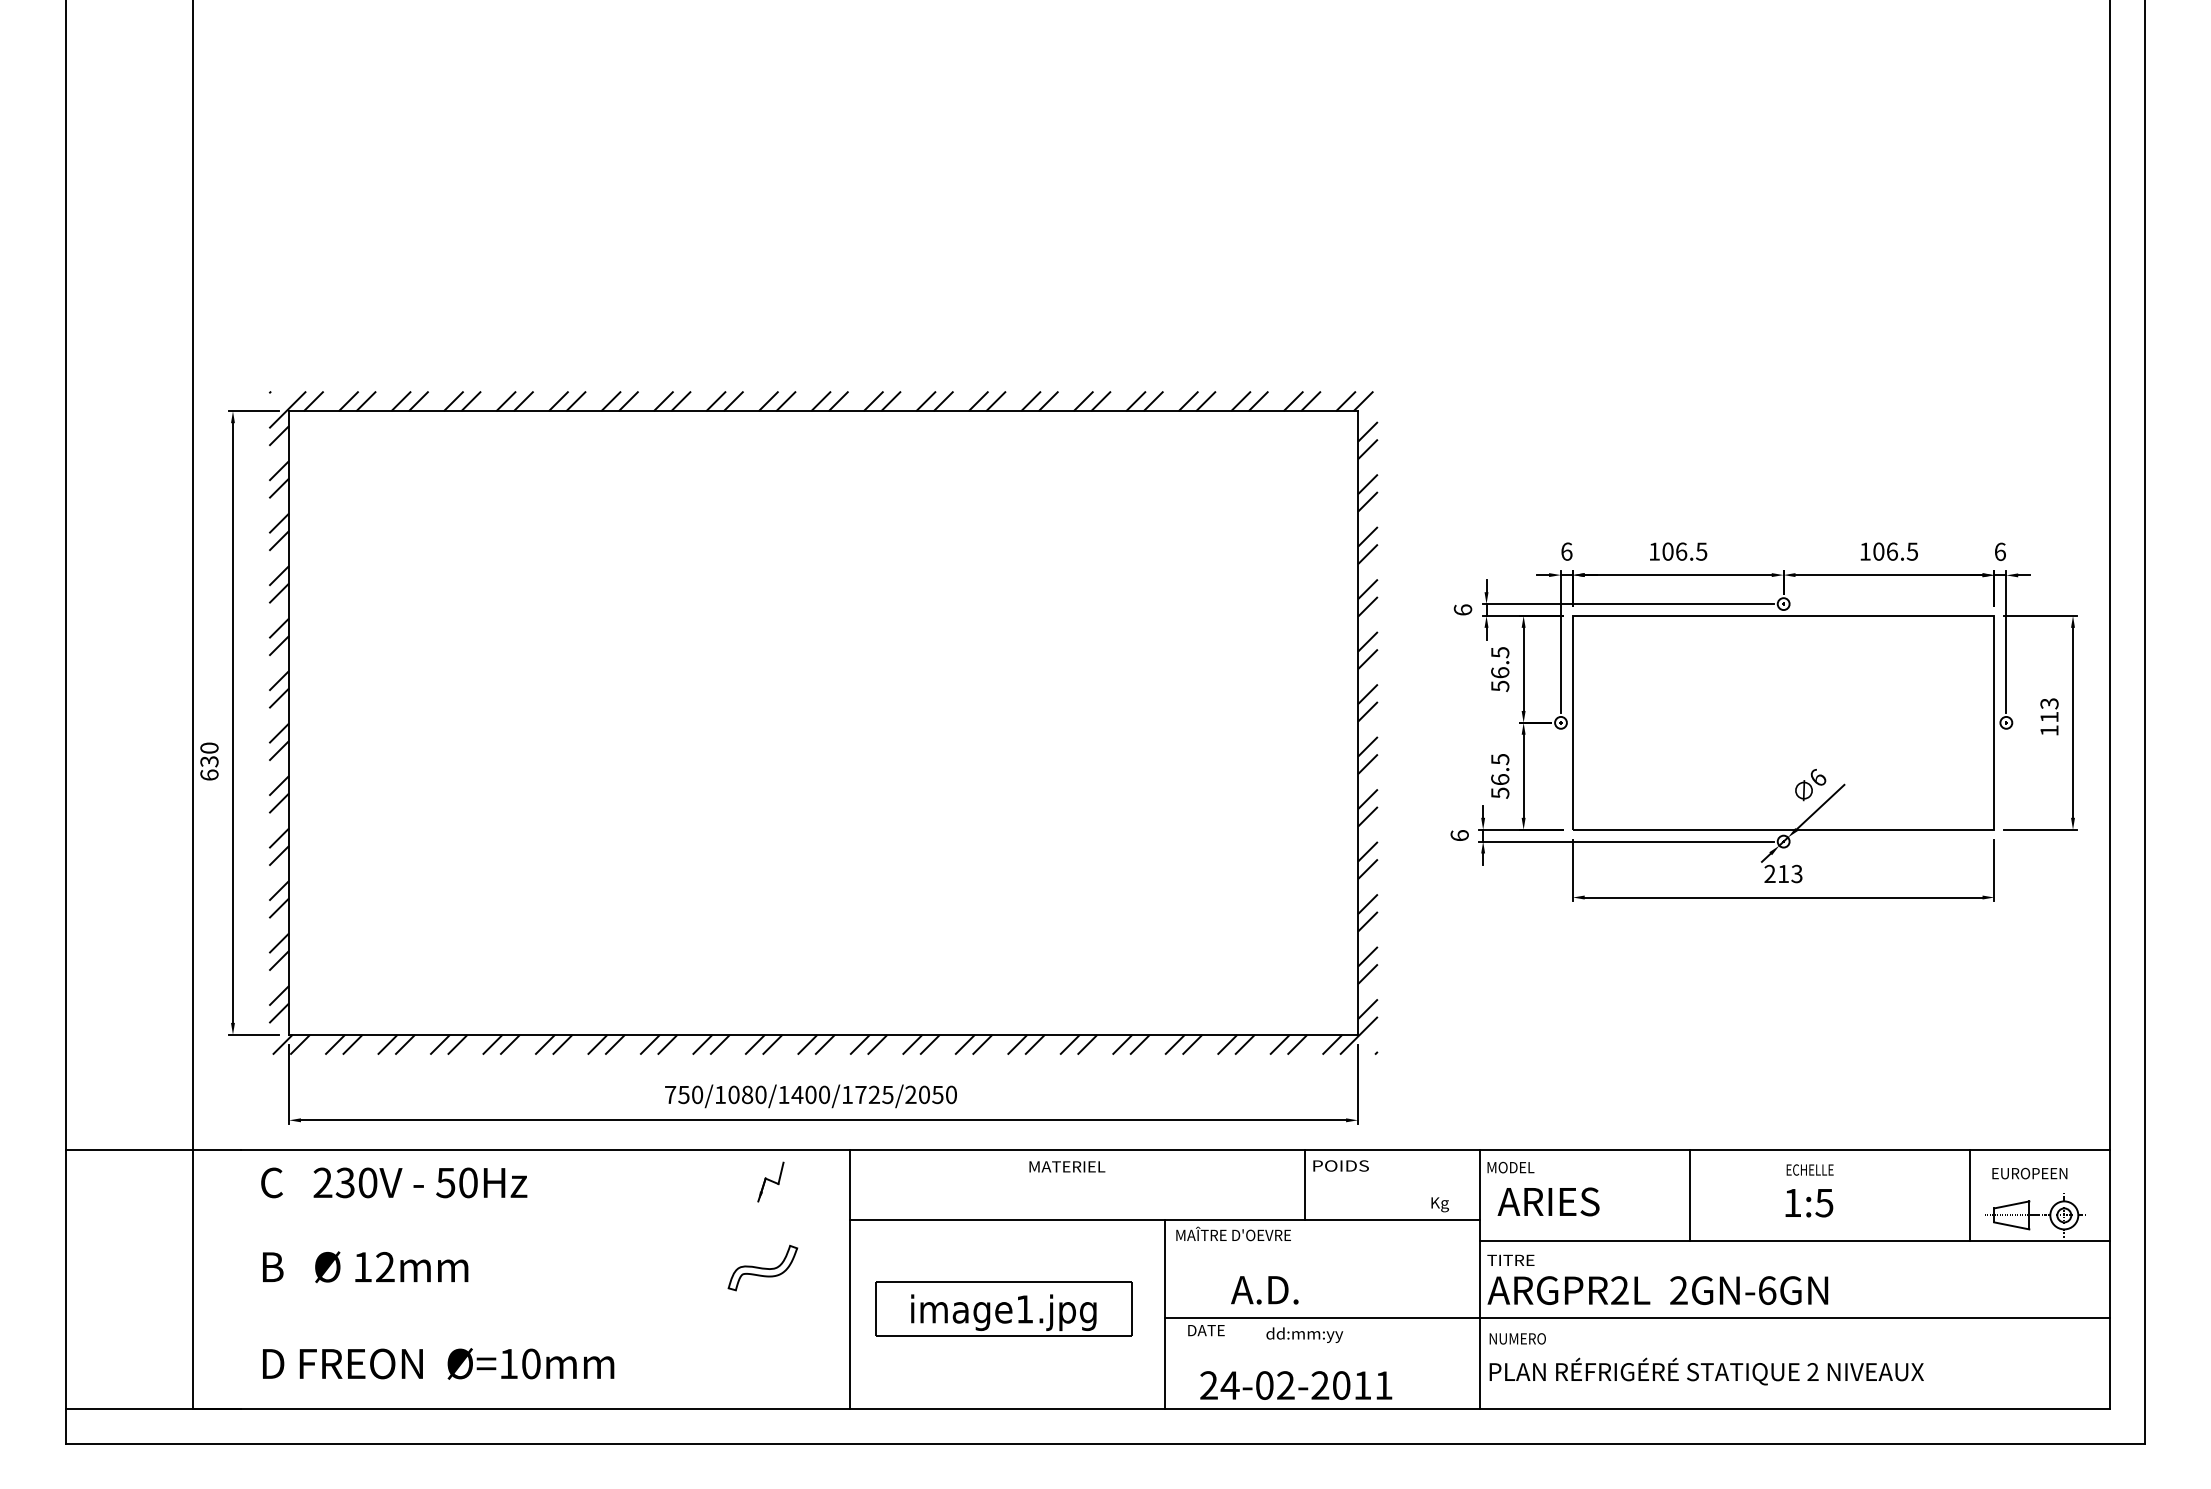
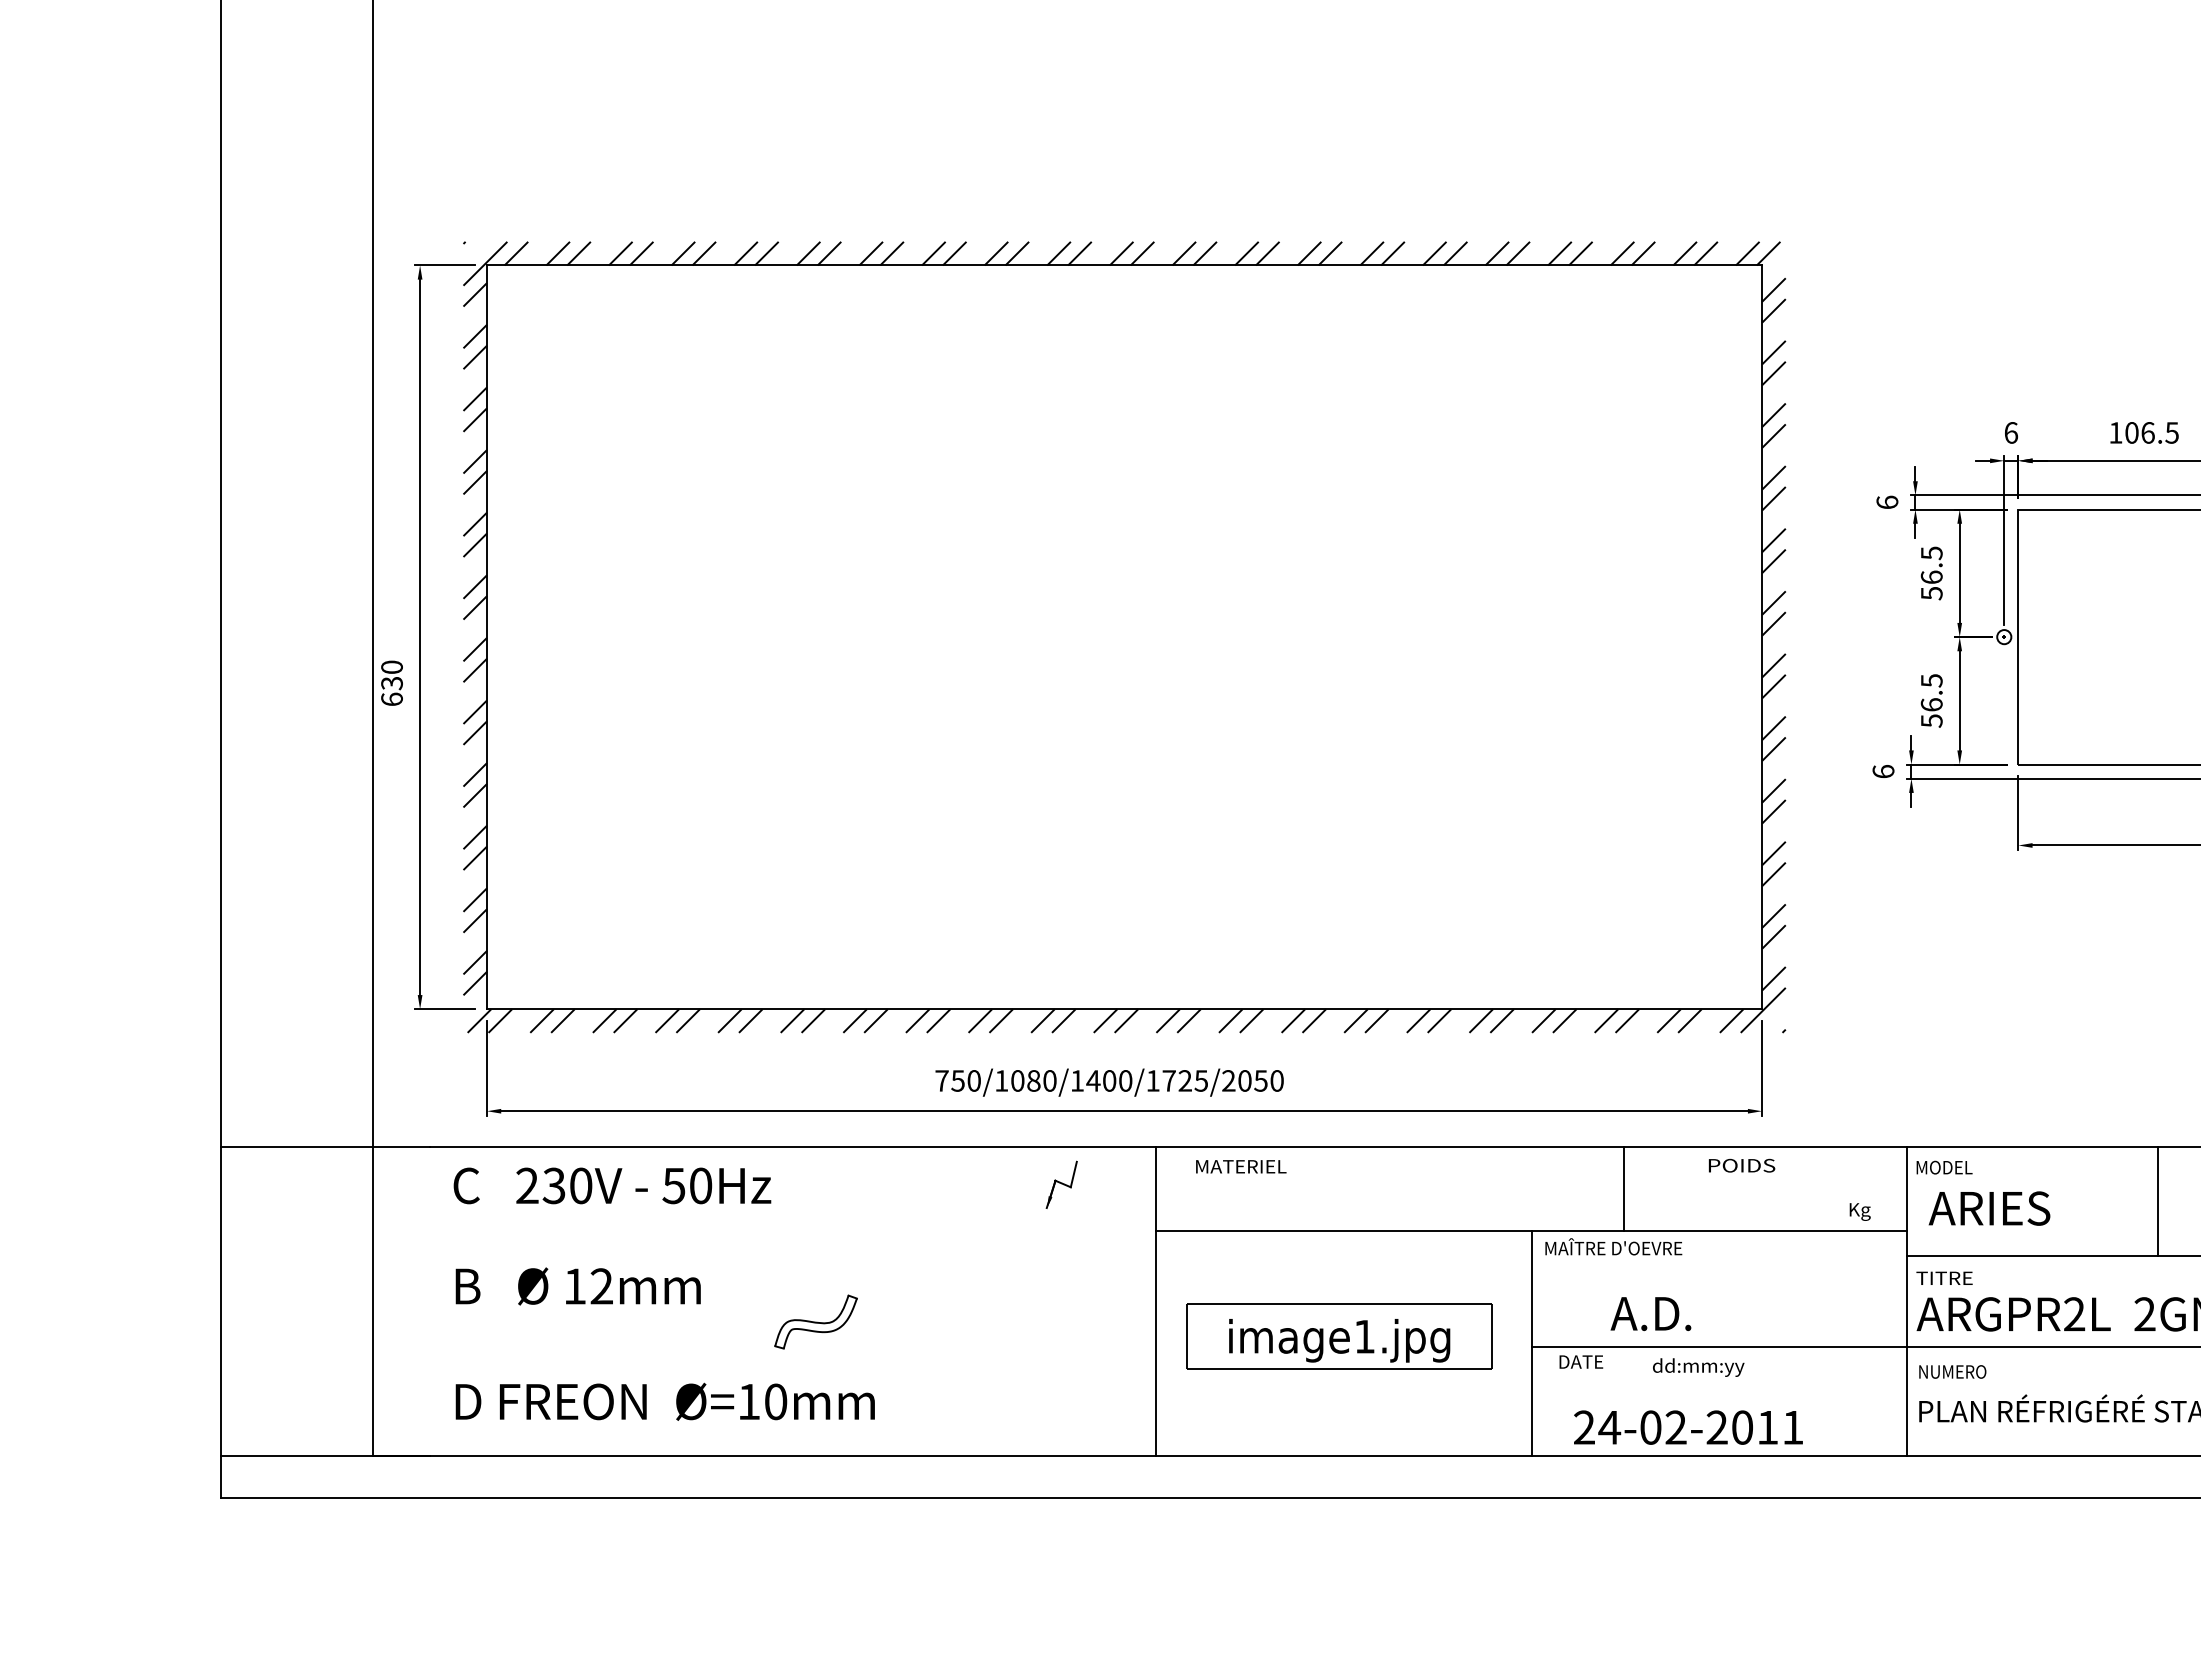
text: (1067, 1166) -> (1241, 1166), moved
line: (1304, 1185) -> (1623, 1188), moved
part: (762, 1267) -> (815, 1321), moved

